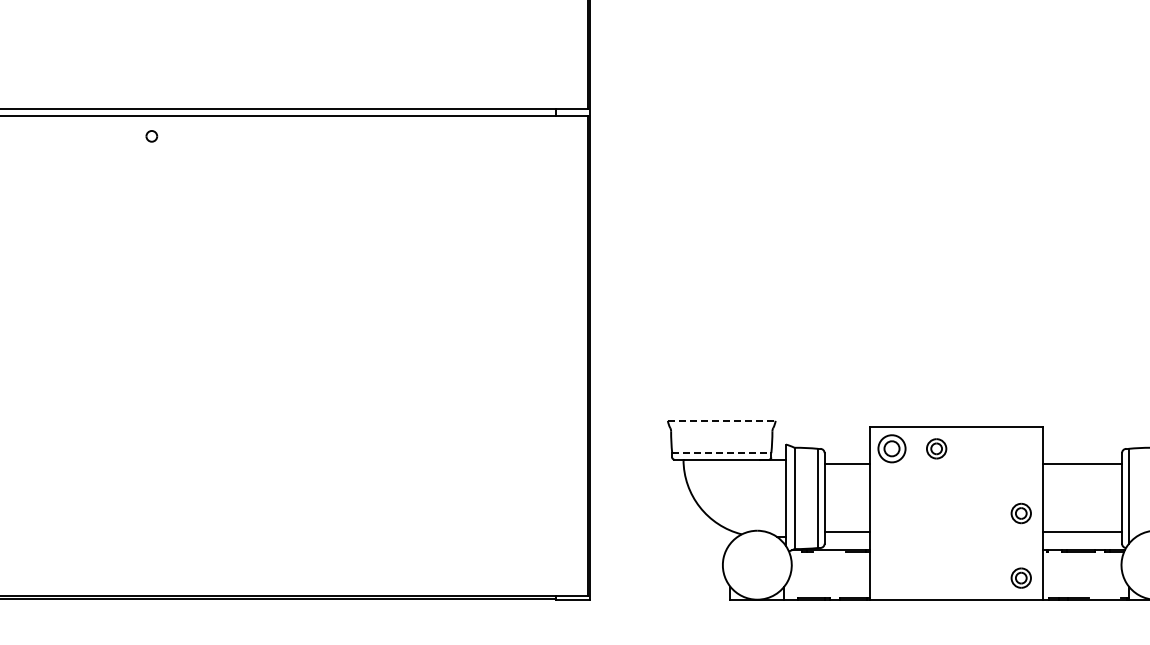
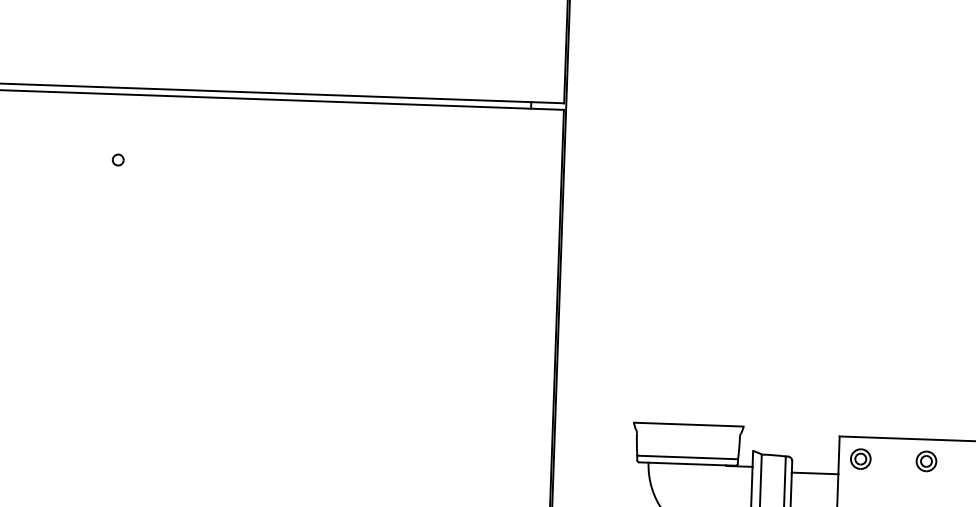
part: (151, 136) -> (117, 160), moved
line: (721, 420) -> (688, 424), dashed -> solid
part: (891, 448) -> (860, 458), size x0.71
part: (936, 448) -> (926, 461), moved
line: (721, 453) -> (687, 457), dashed -> solid

